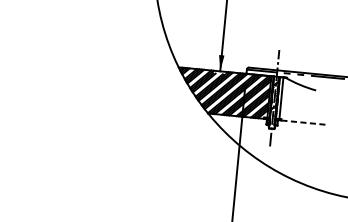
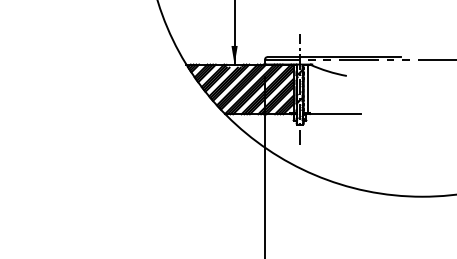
line: (303, 122) -> (335, 114), dashed -> solid

